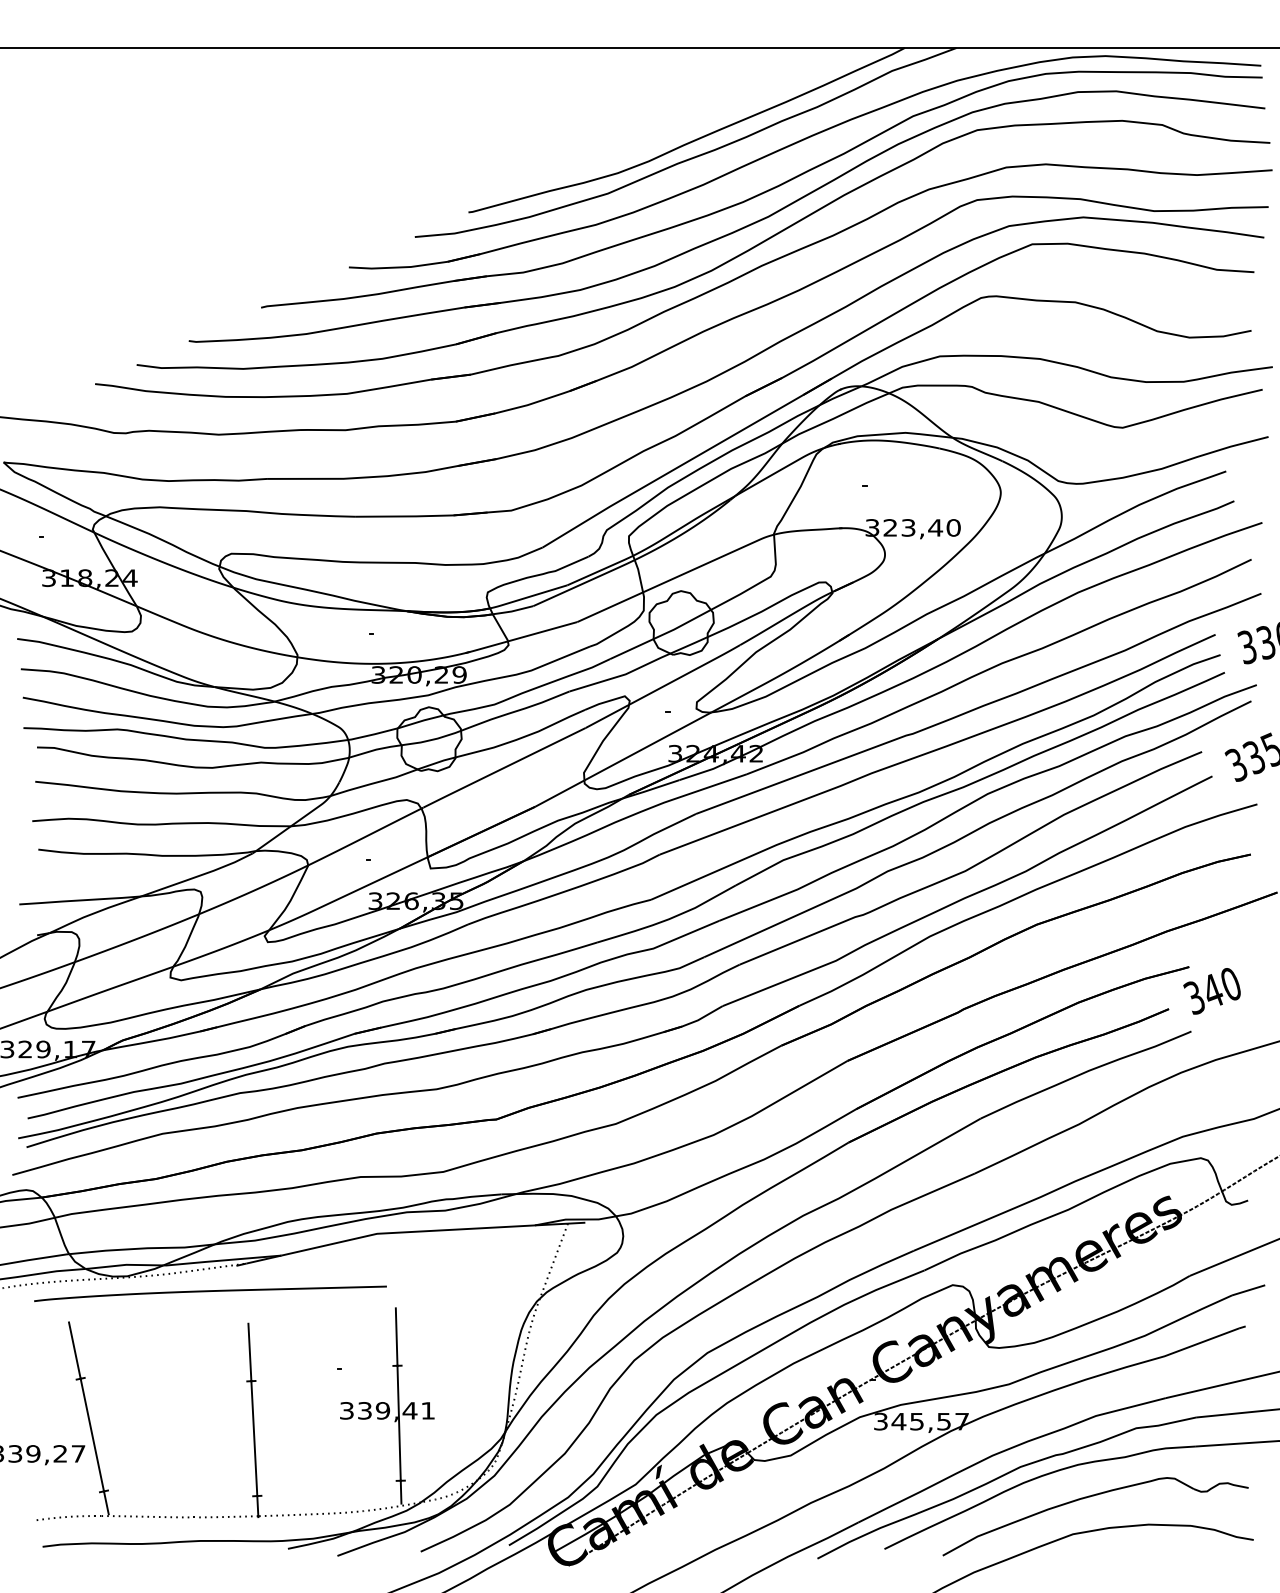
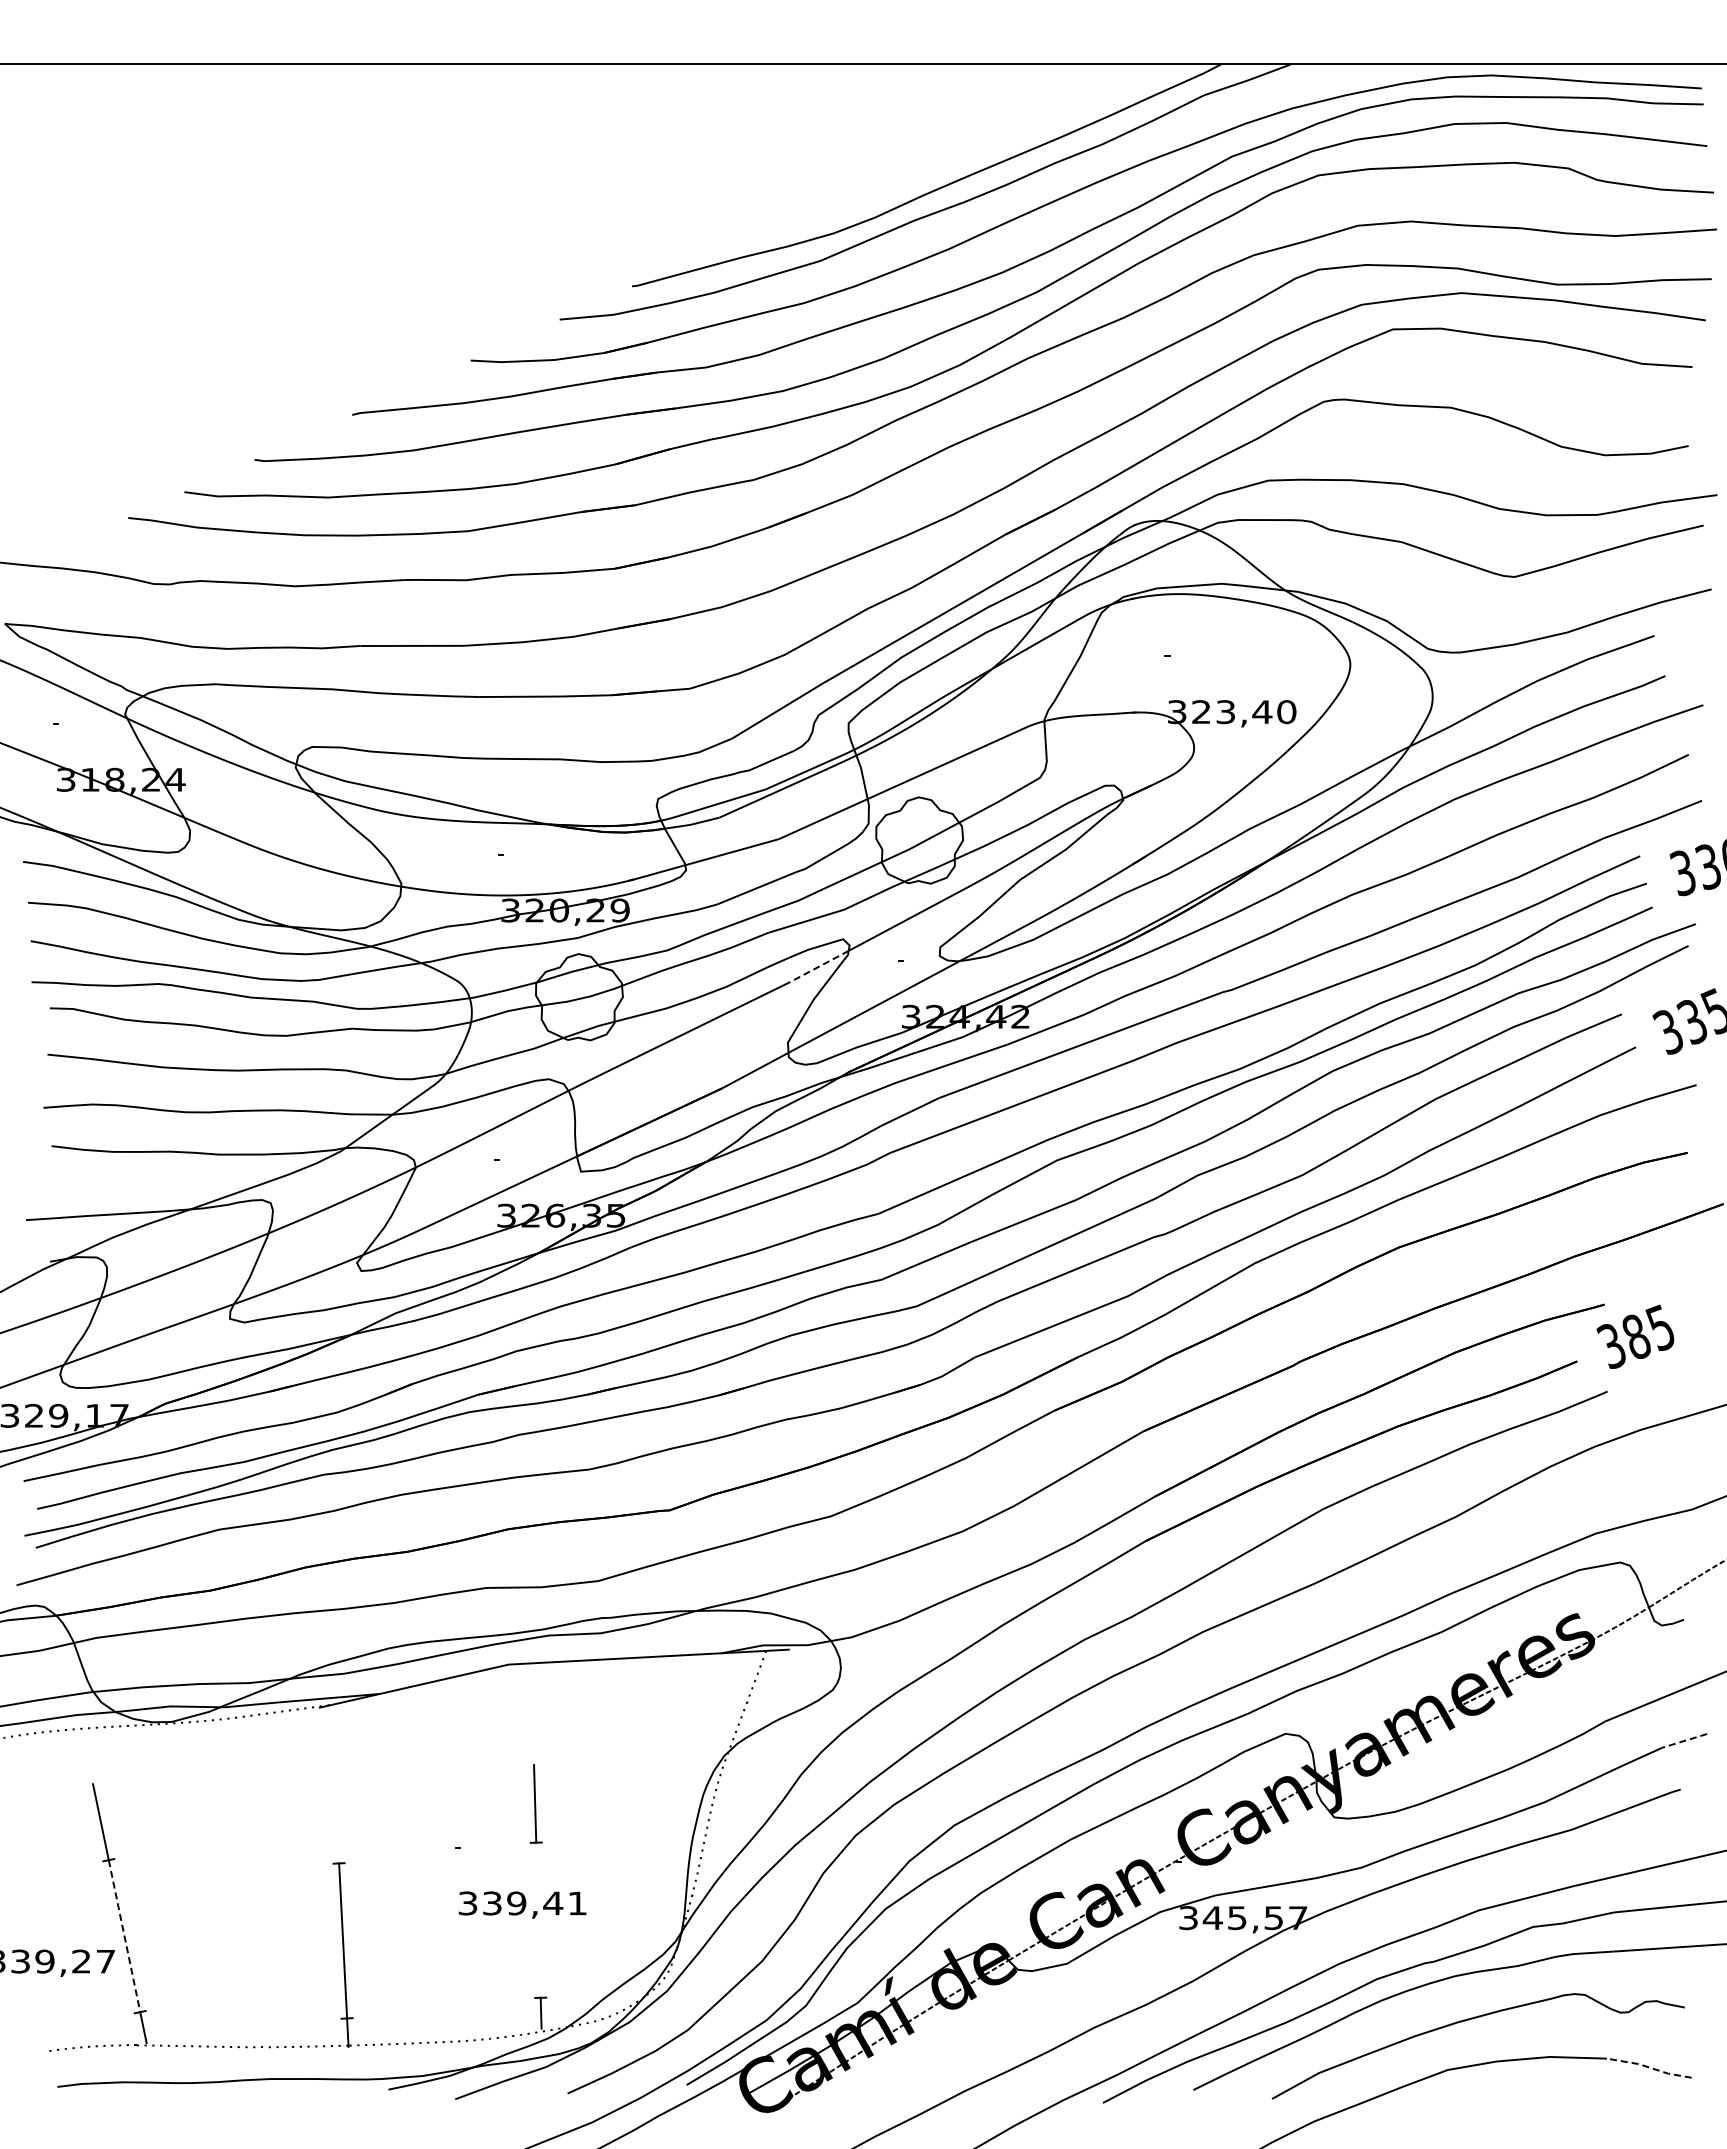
line: (607, 716) -> (819, 966), solid -> dashed
text: (1221, 986) -> (1647, 1331), 340 -> 385
line: (1248, 1290) -> (1684, 1741), solid -> dashed
curve: (210, 1291) -> (283, 1742), removed
line: (250, 1352) -> (337, 1824), removed
line: (399, 1422) -> (538, 1919), removed
line: (92, 1435) -> (124, 1936), solid -> dashed
line: (1221, 1532) -> (1648, 2067), solid -> dashed

